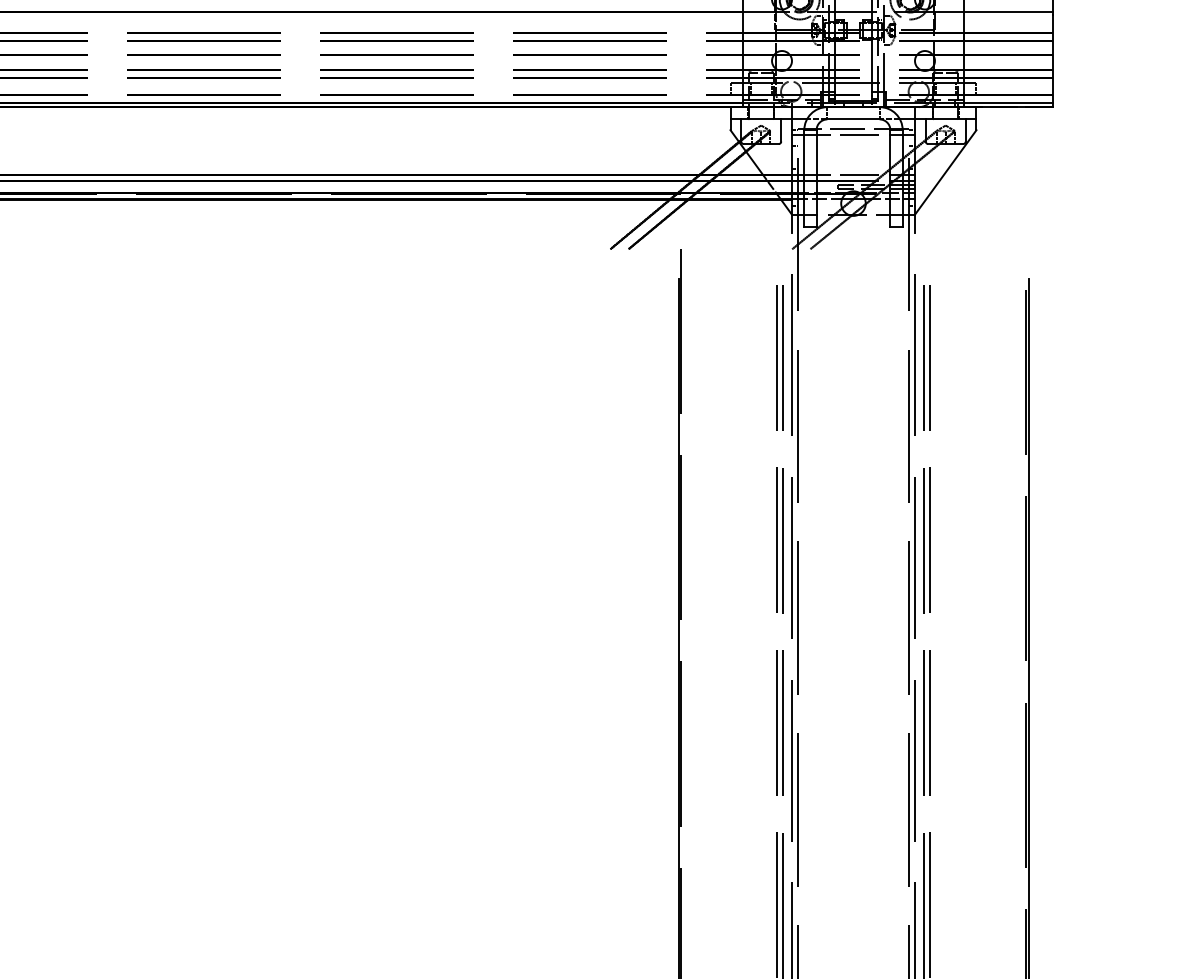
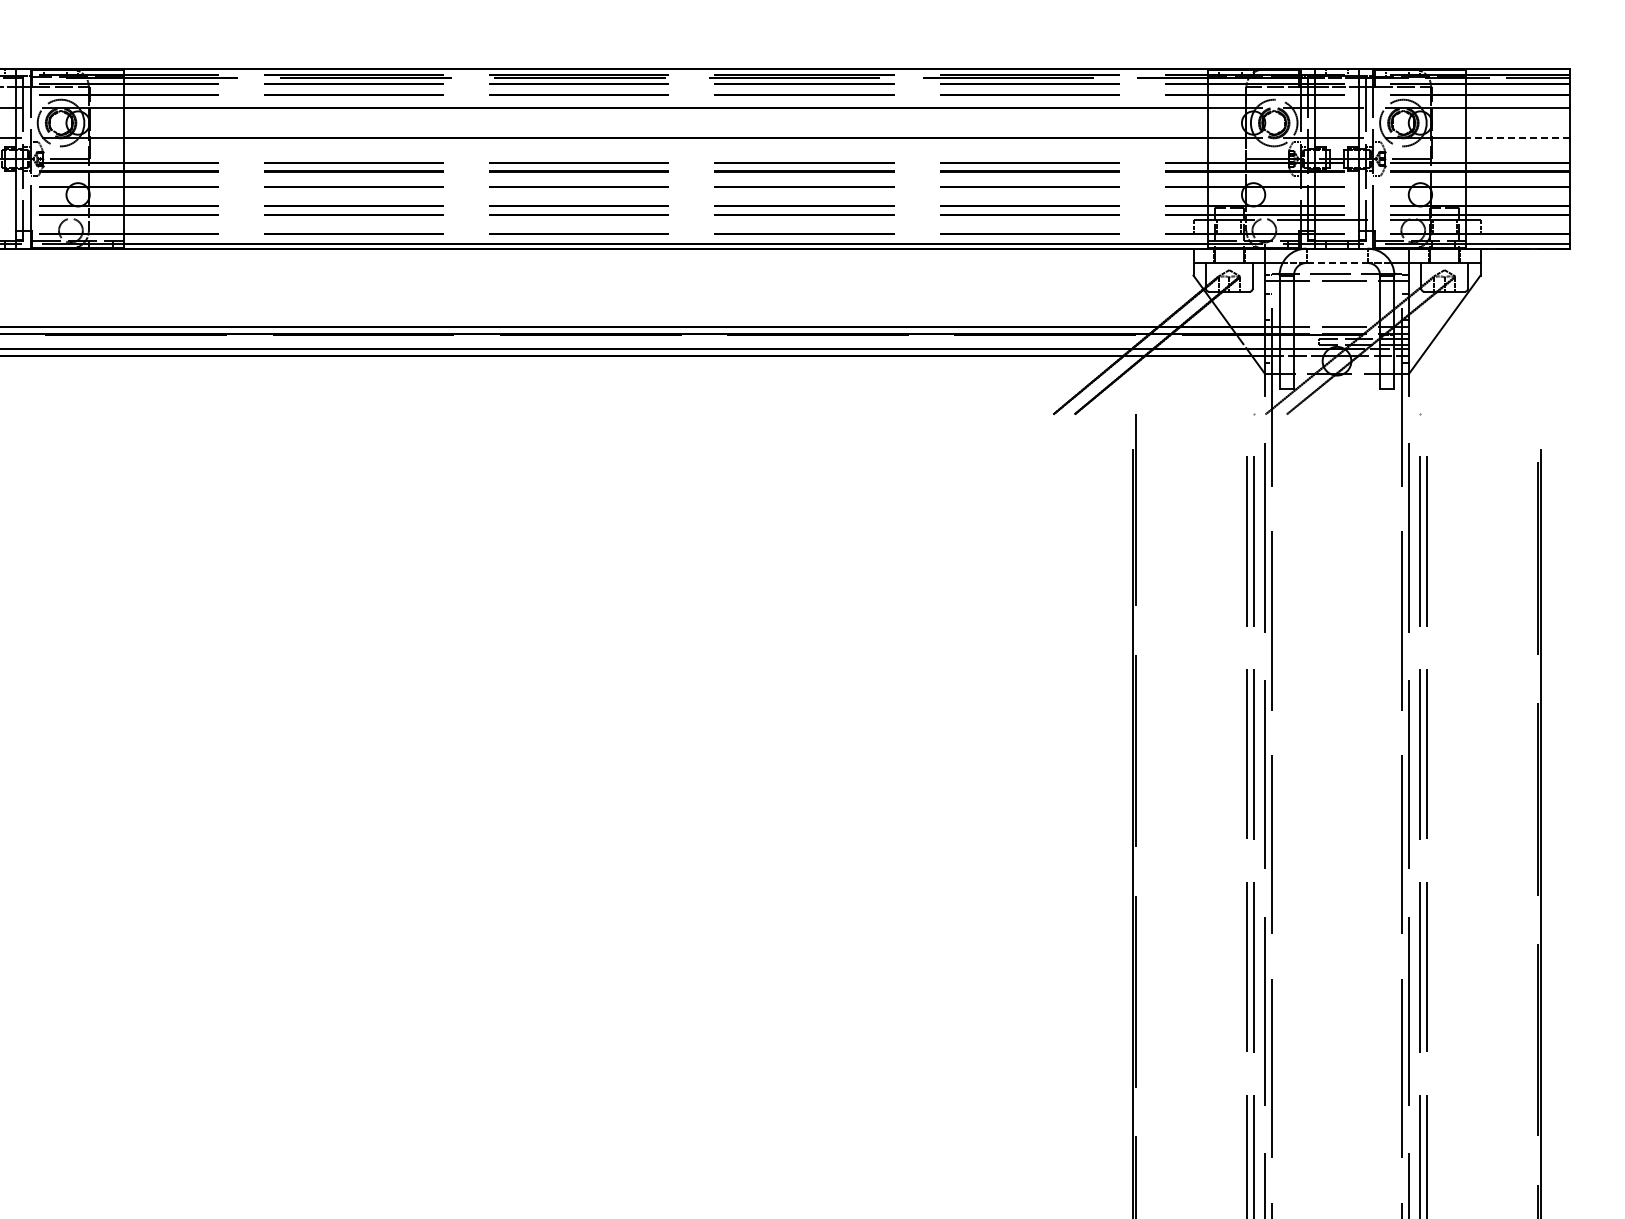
line: (1008, 11) -> (1517, 137), solid -> dashed
line: (853, 119) -> (1337, 262), solid -> dashed

